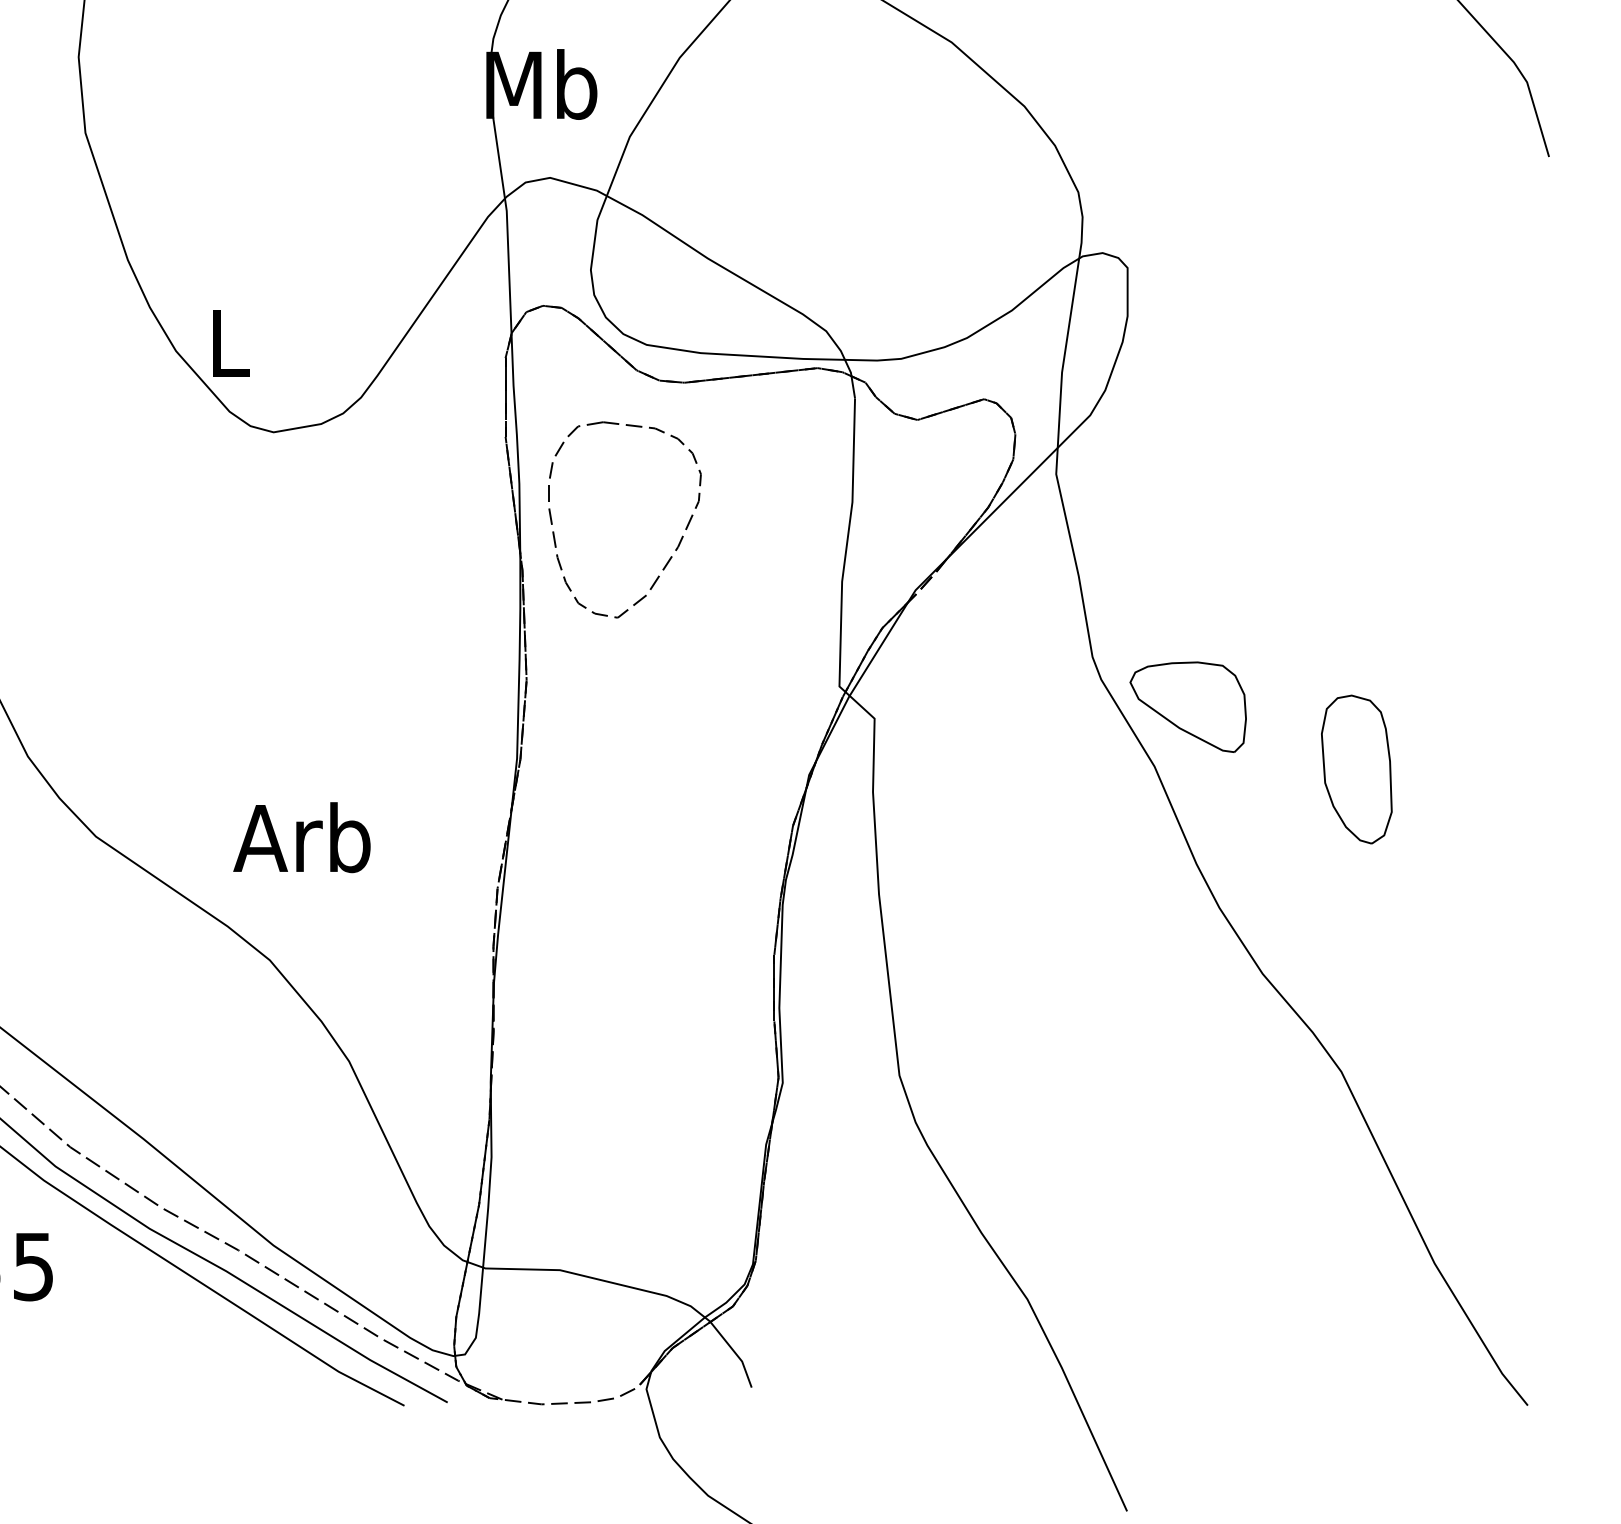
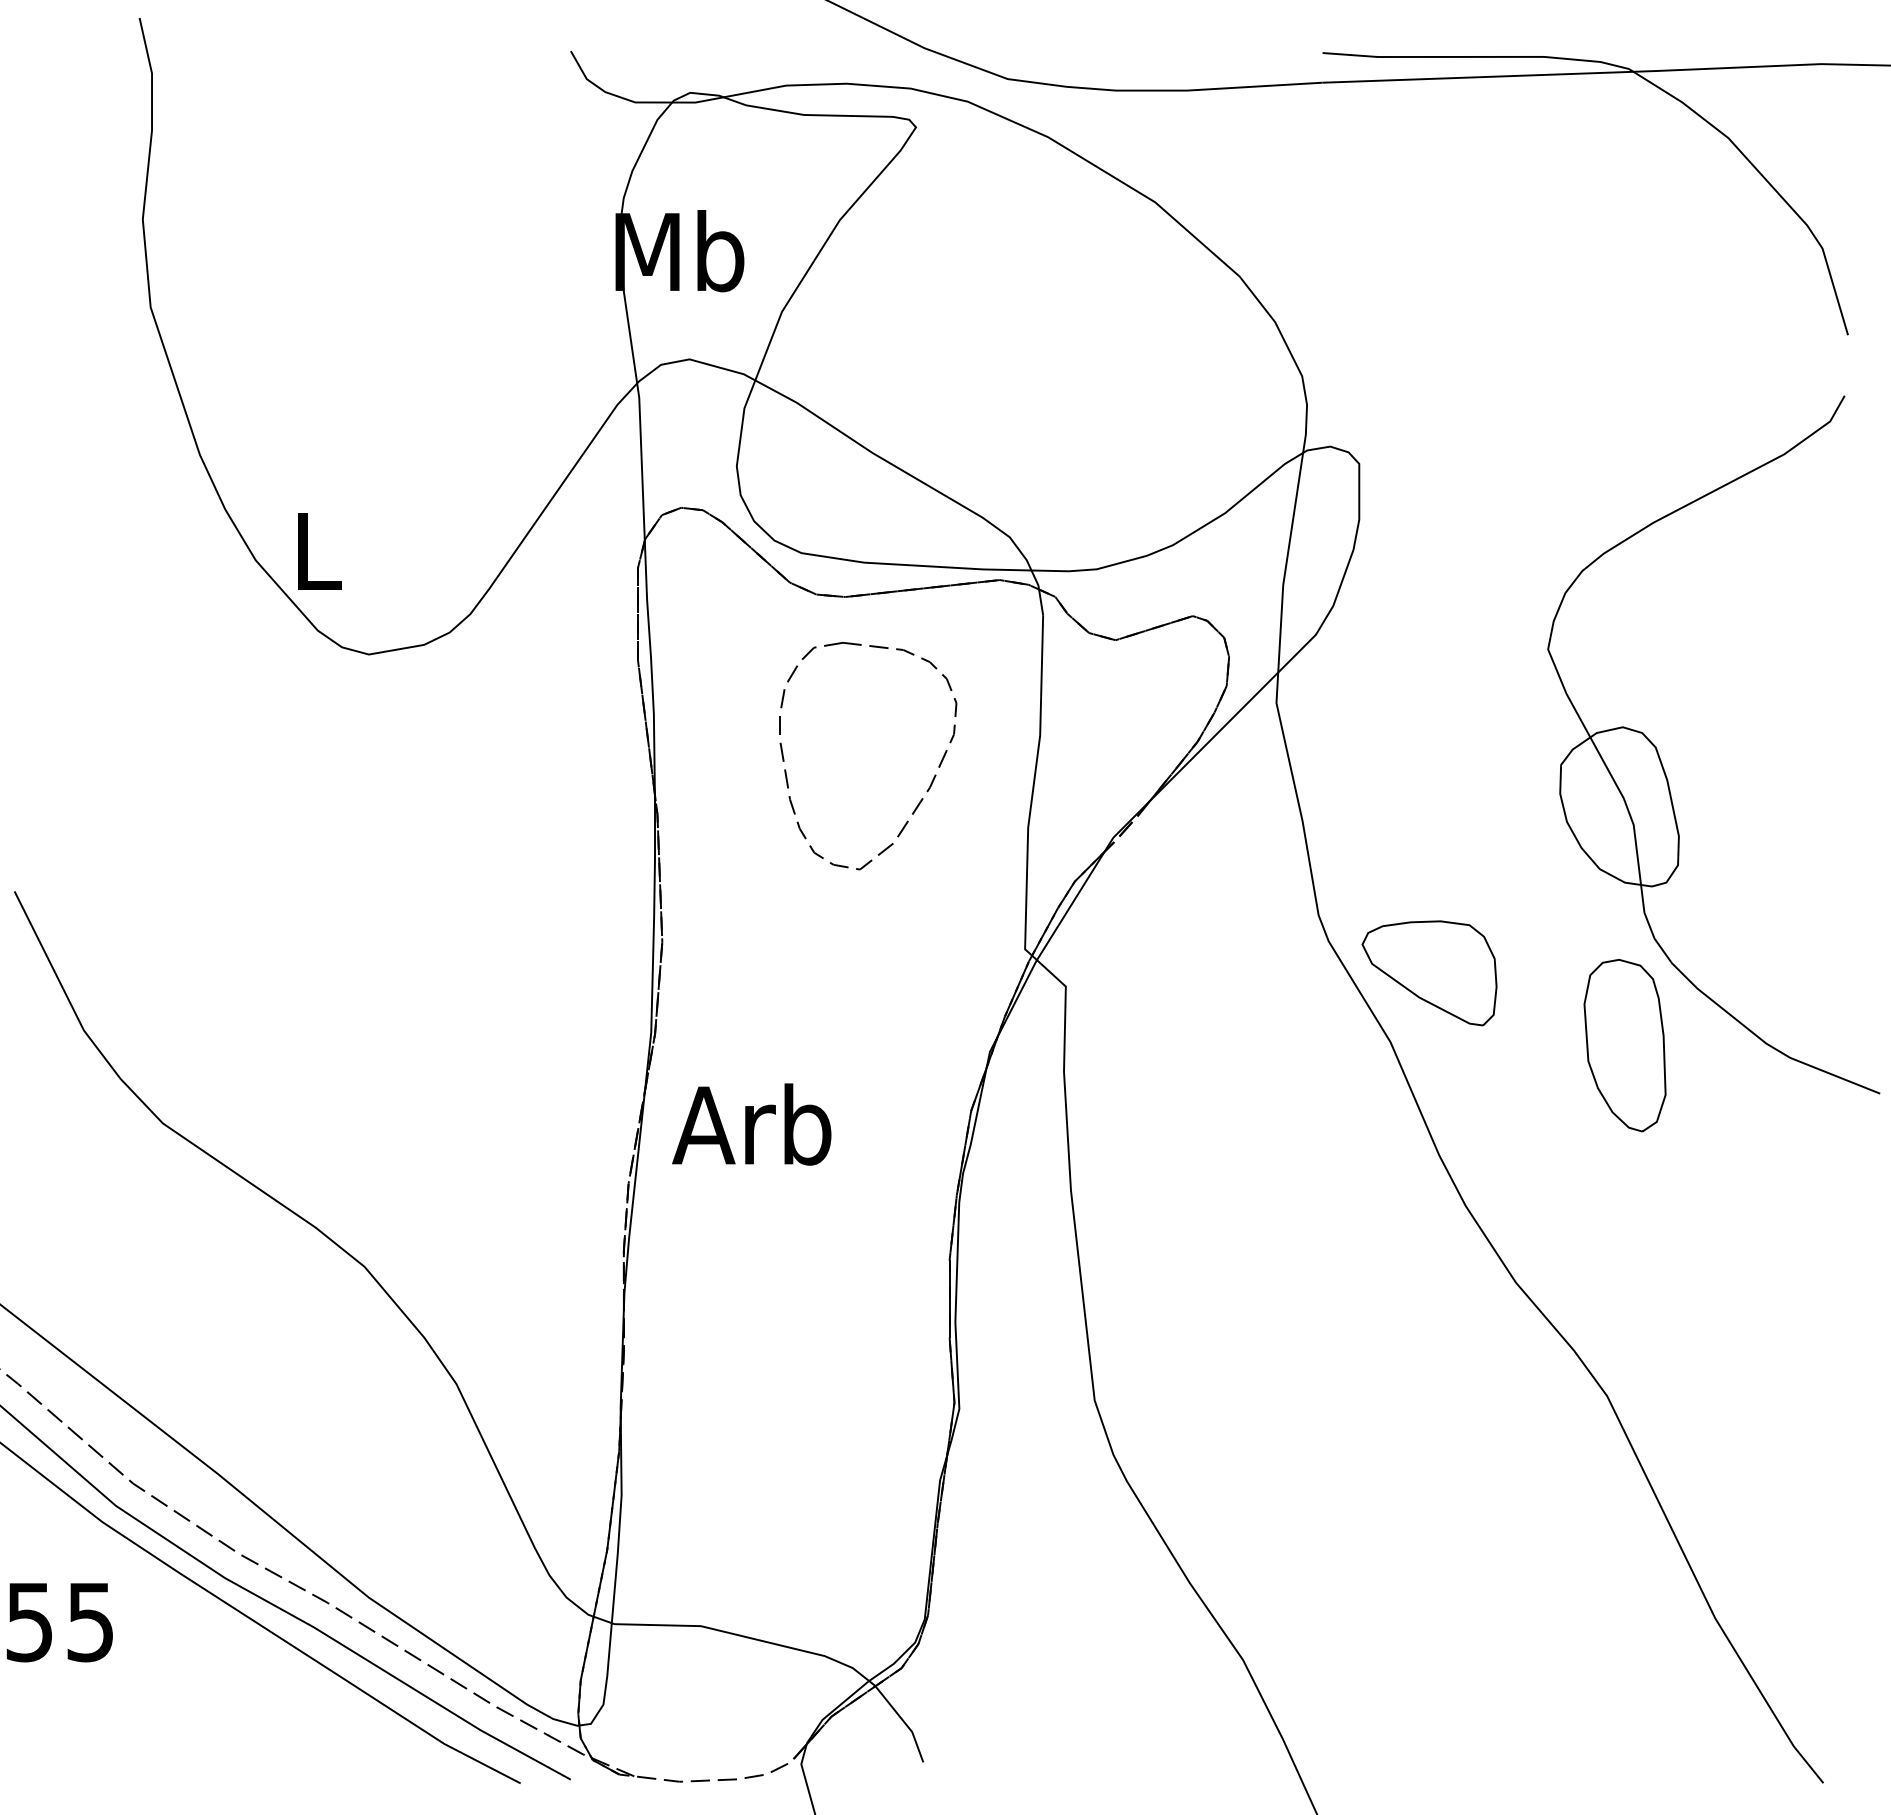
part: (1388, 523) -> (1661, 760), added
part: (675, 549) -> (926, 790), moved
text: (301, 837) -> (751, 1124), moved

